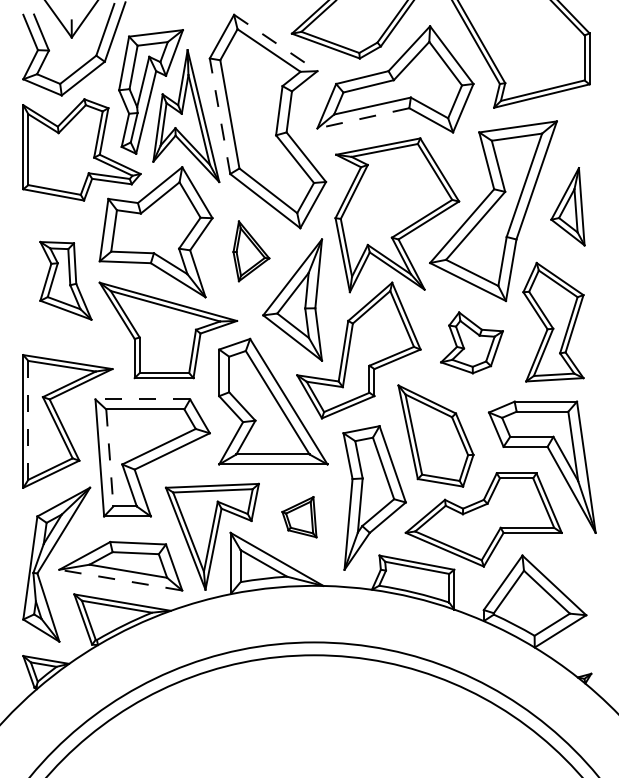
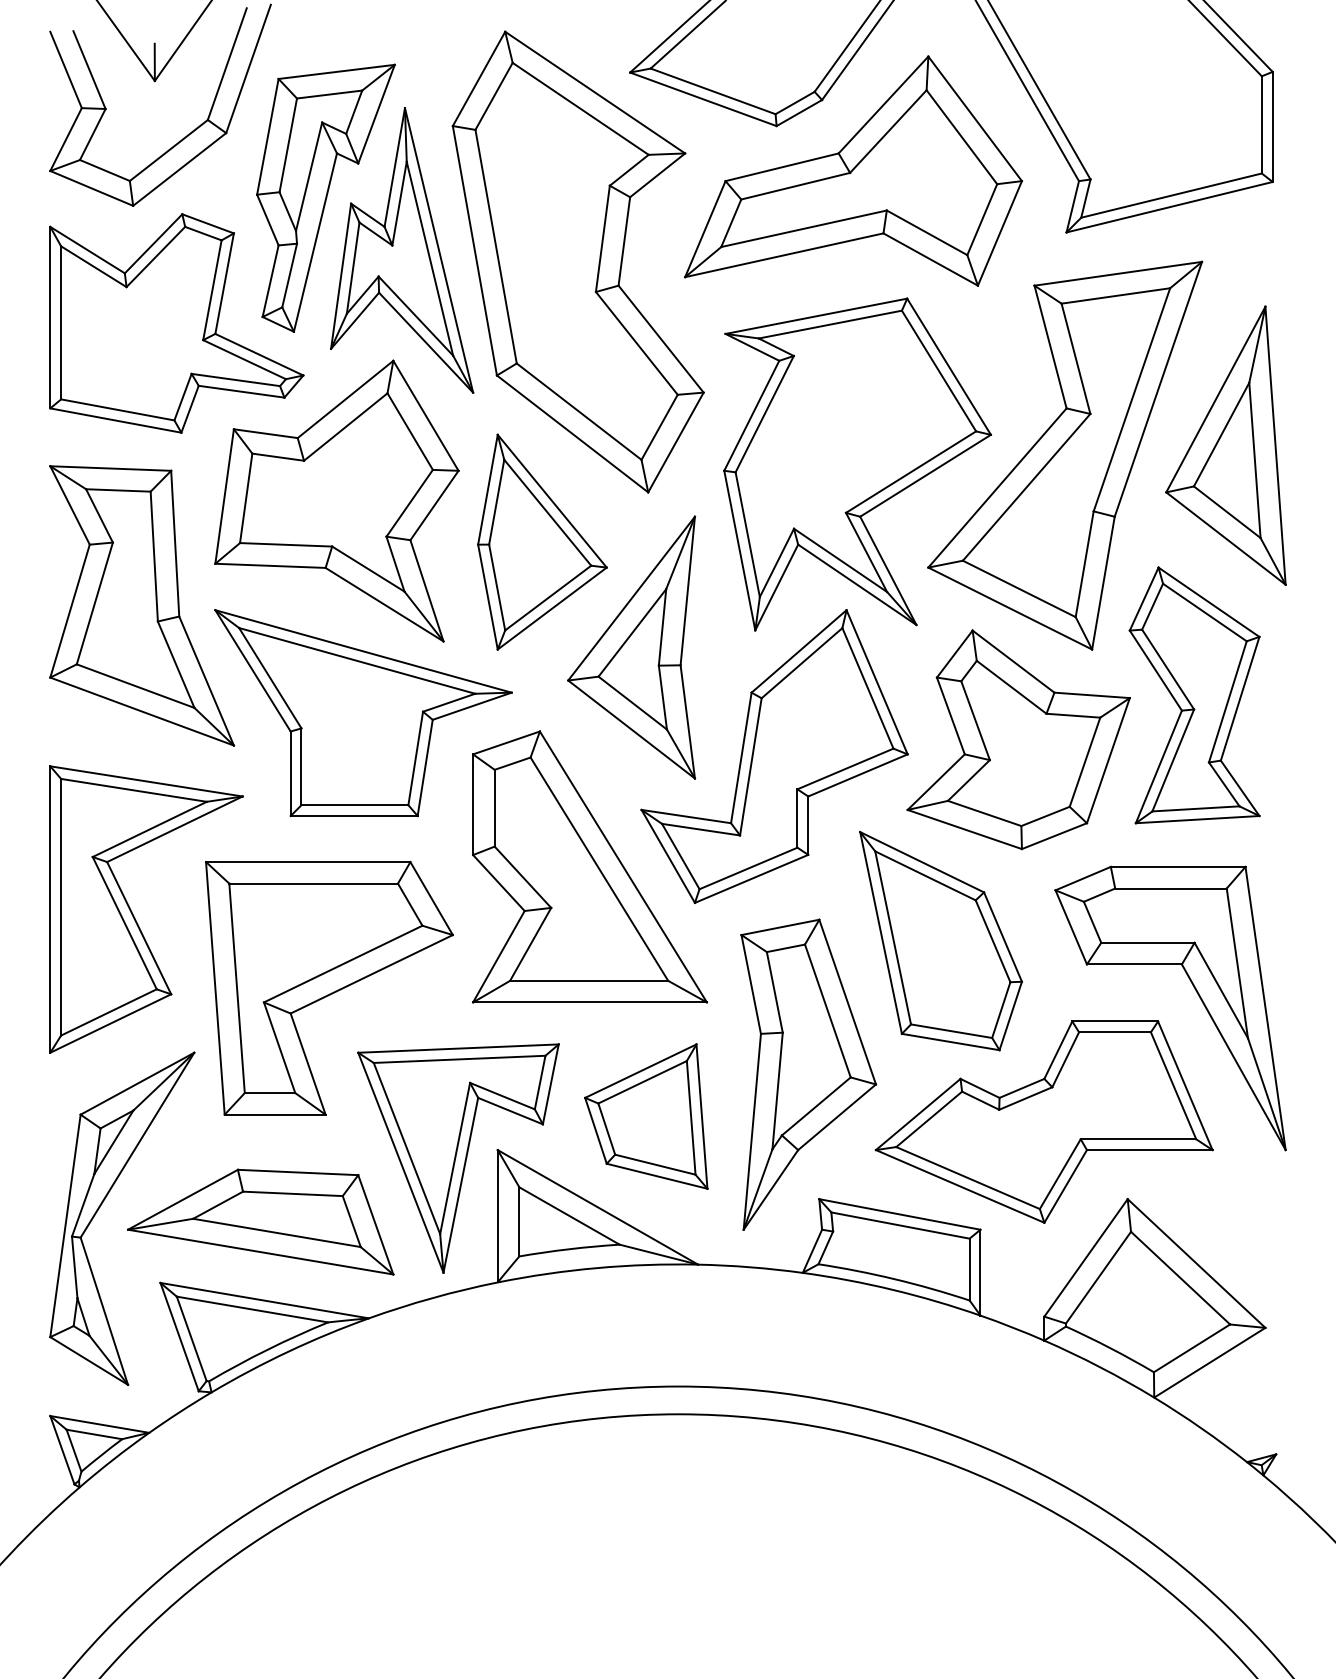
line: (276, 43) -> (596, 93), dashed -> solid
line: (220, 116) -> (475, 251), dashed -> solid
line: (362, 118) -> (782, 255), dashed -> solid
part: (567, 206) -> (1224, 445), size x1.67
part: (251, 251) -> (542, 542), size x1.67
part: (65, 280) -> (141, 605), size x1.67
part: (471, 342) -> (1017, 739), size x1.67
line: (142, 399) -> (307, 862), dashed -> solid
line: (28, 420) -> (61, 907), dashed -> solid
line: (109, 457) -> (236, 987), dashed -> solid
part: (299, 516) -> (646, 1114), size x1.67
line: (120, 580) -> (260, 1252), dashed -> solid

